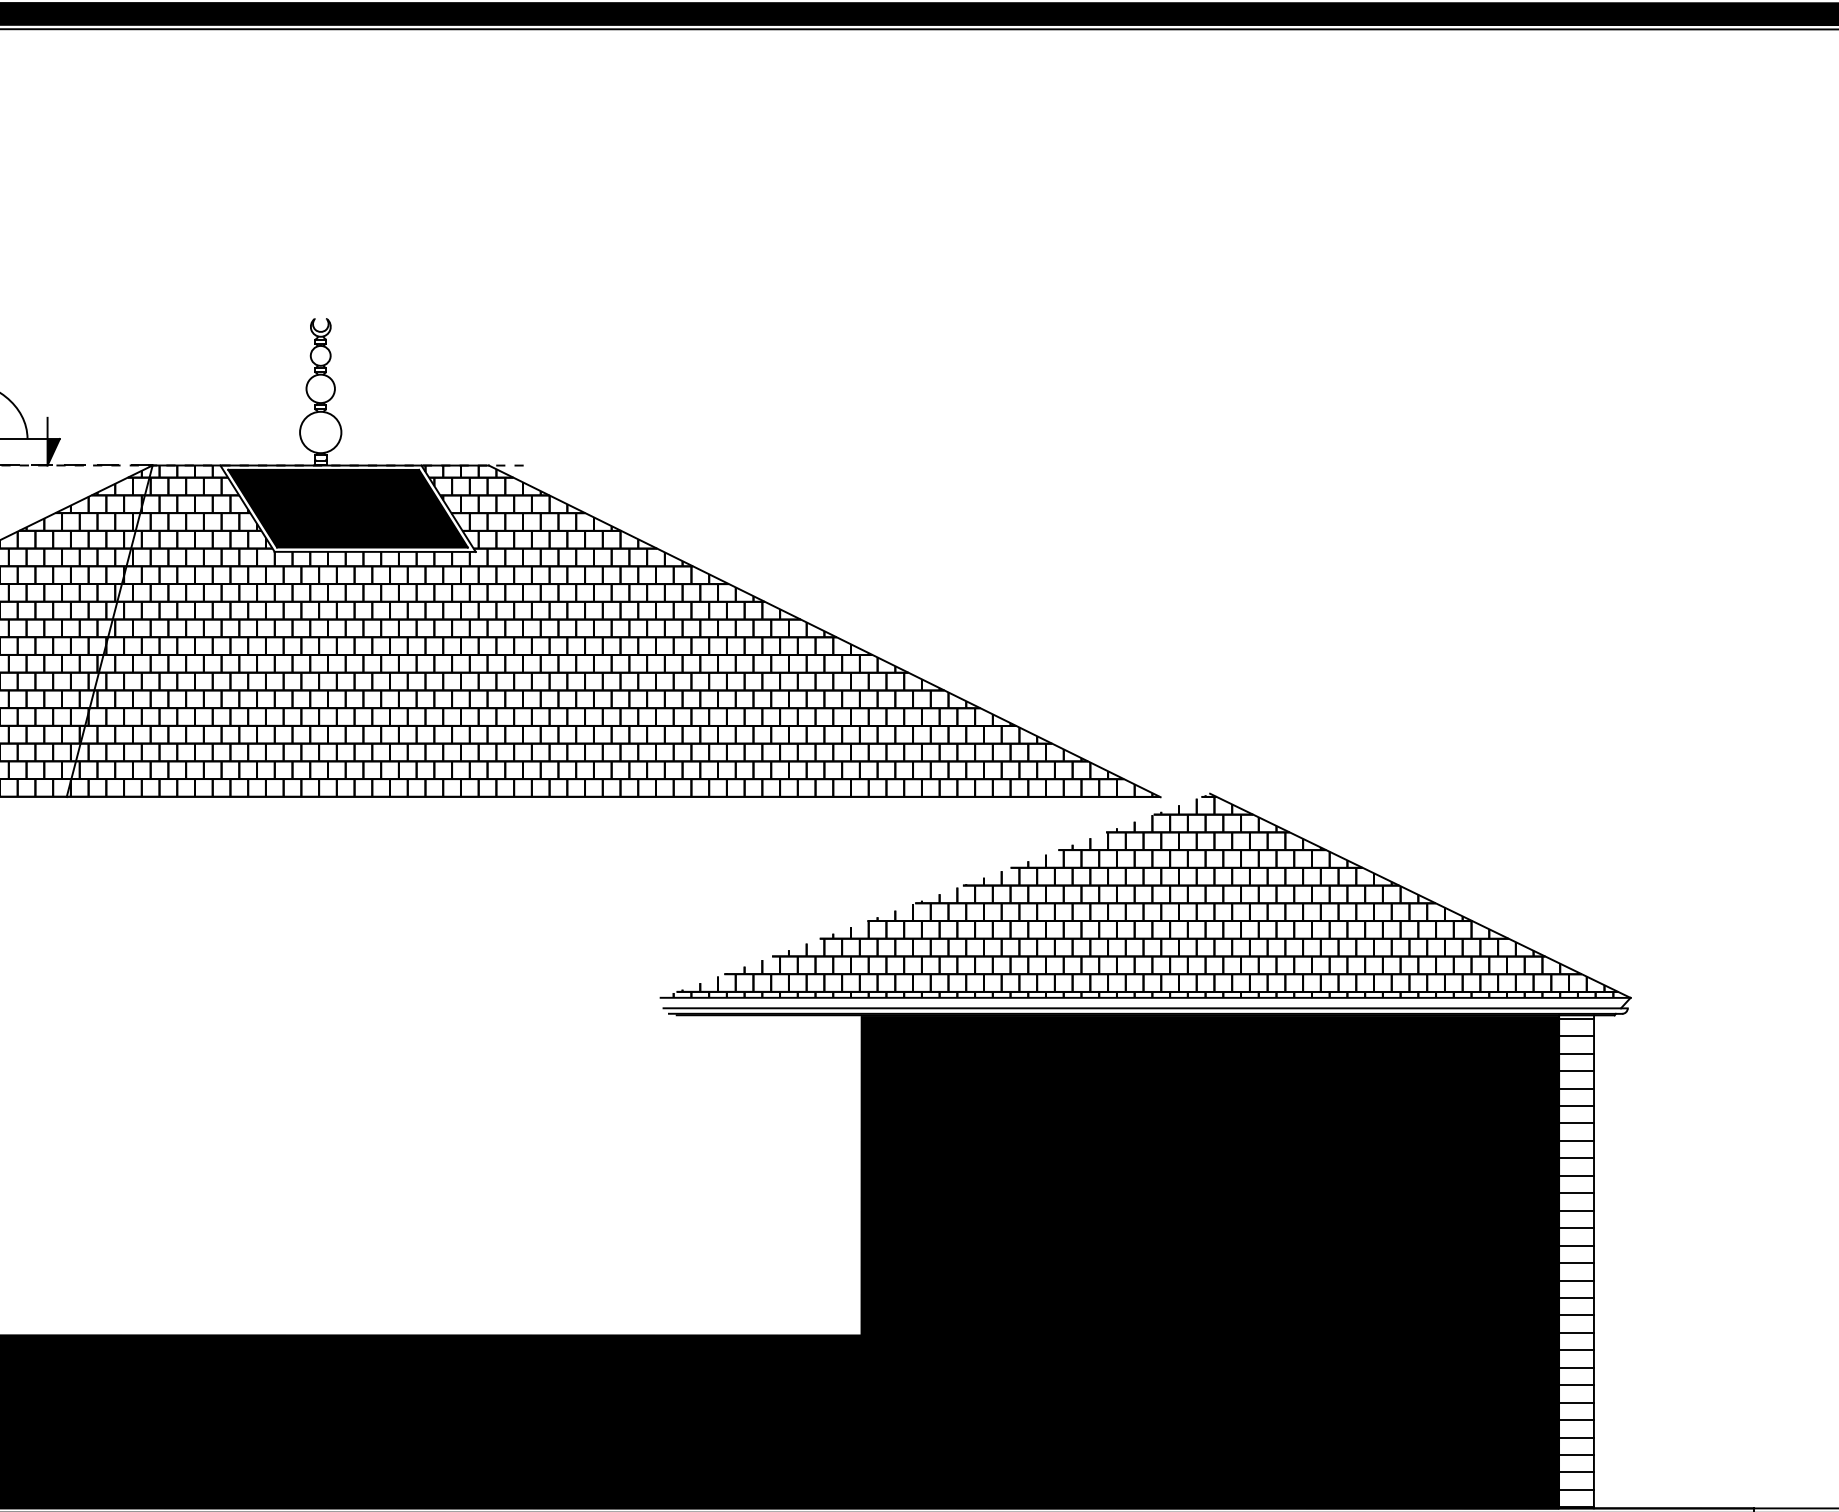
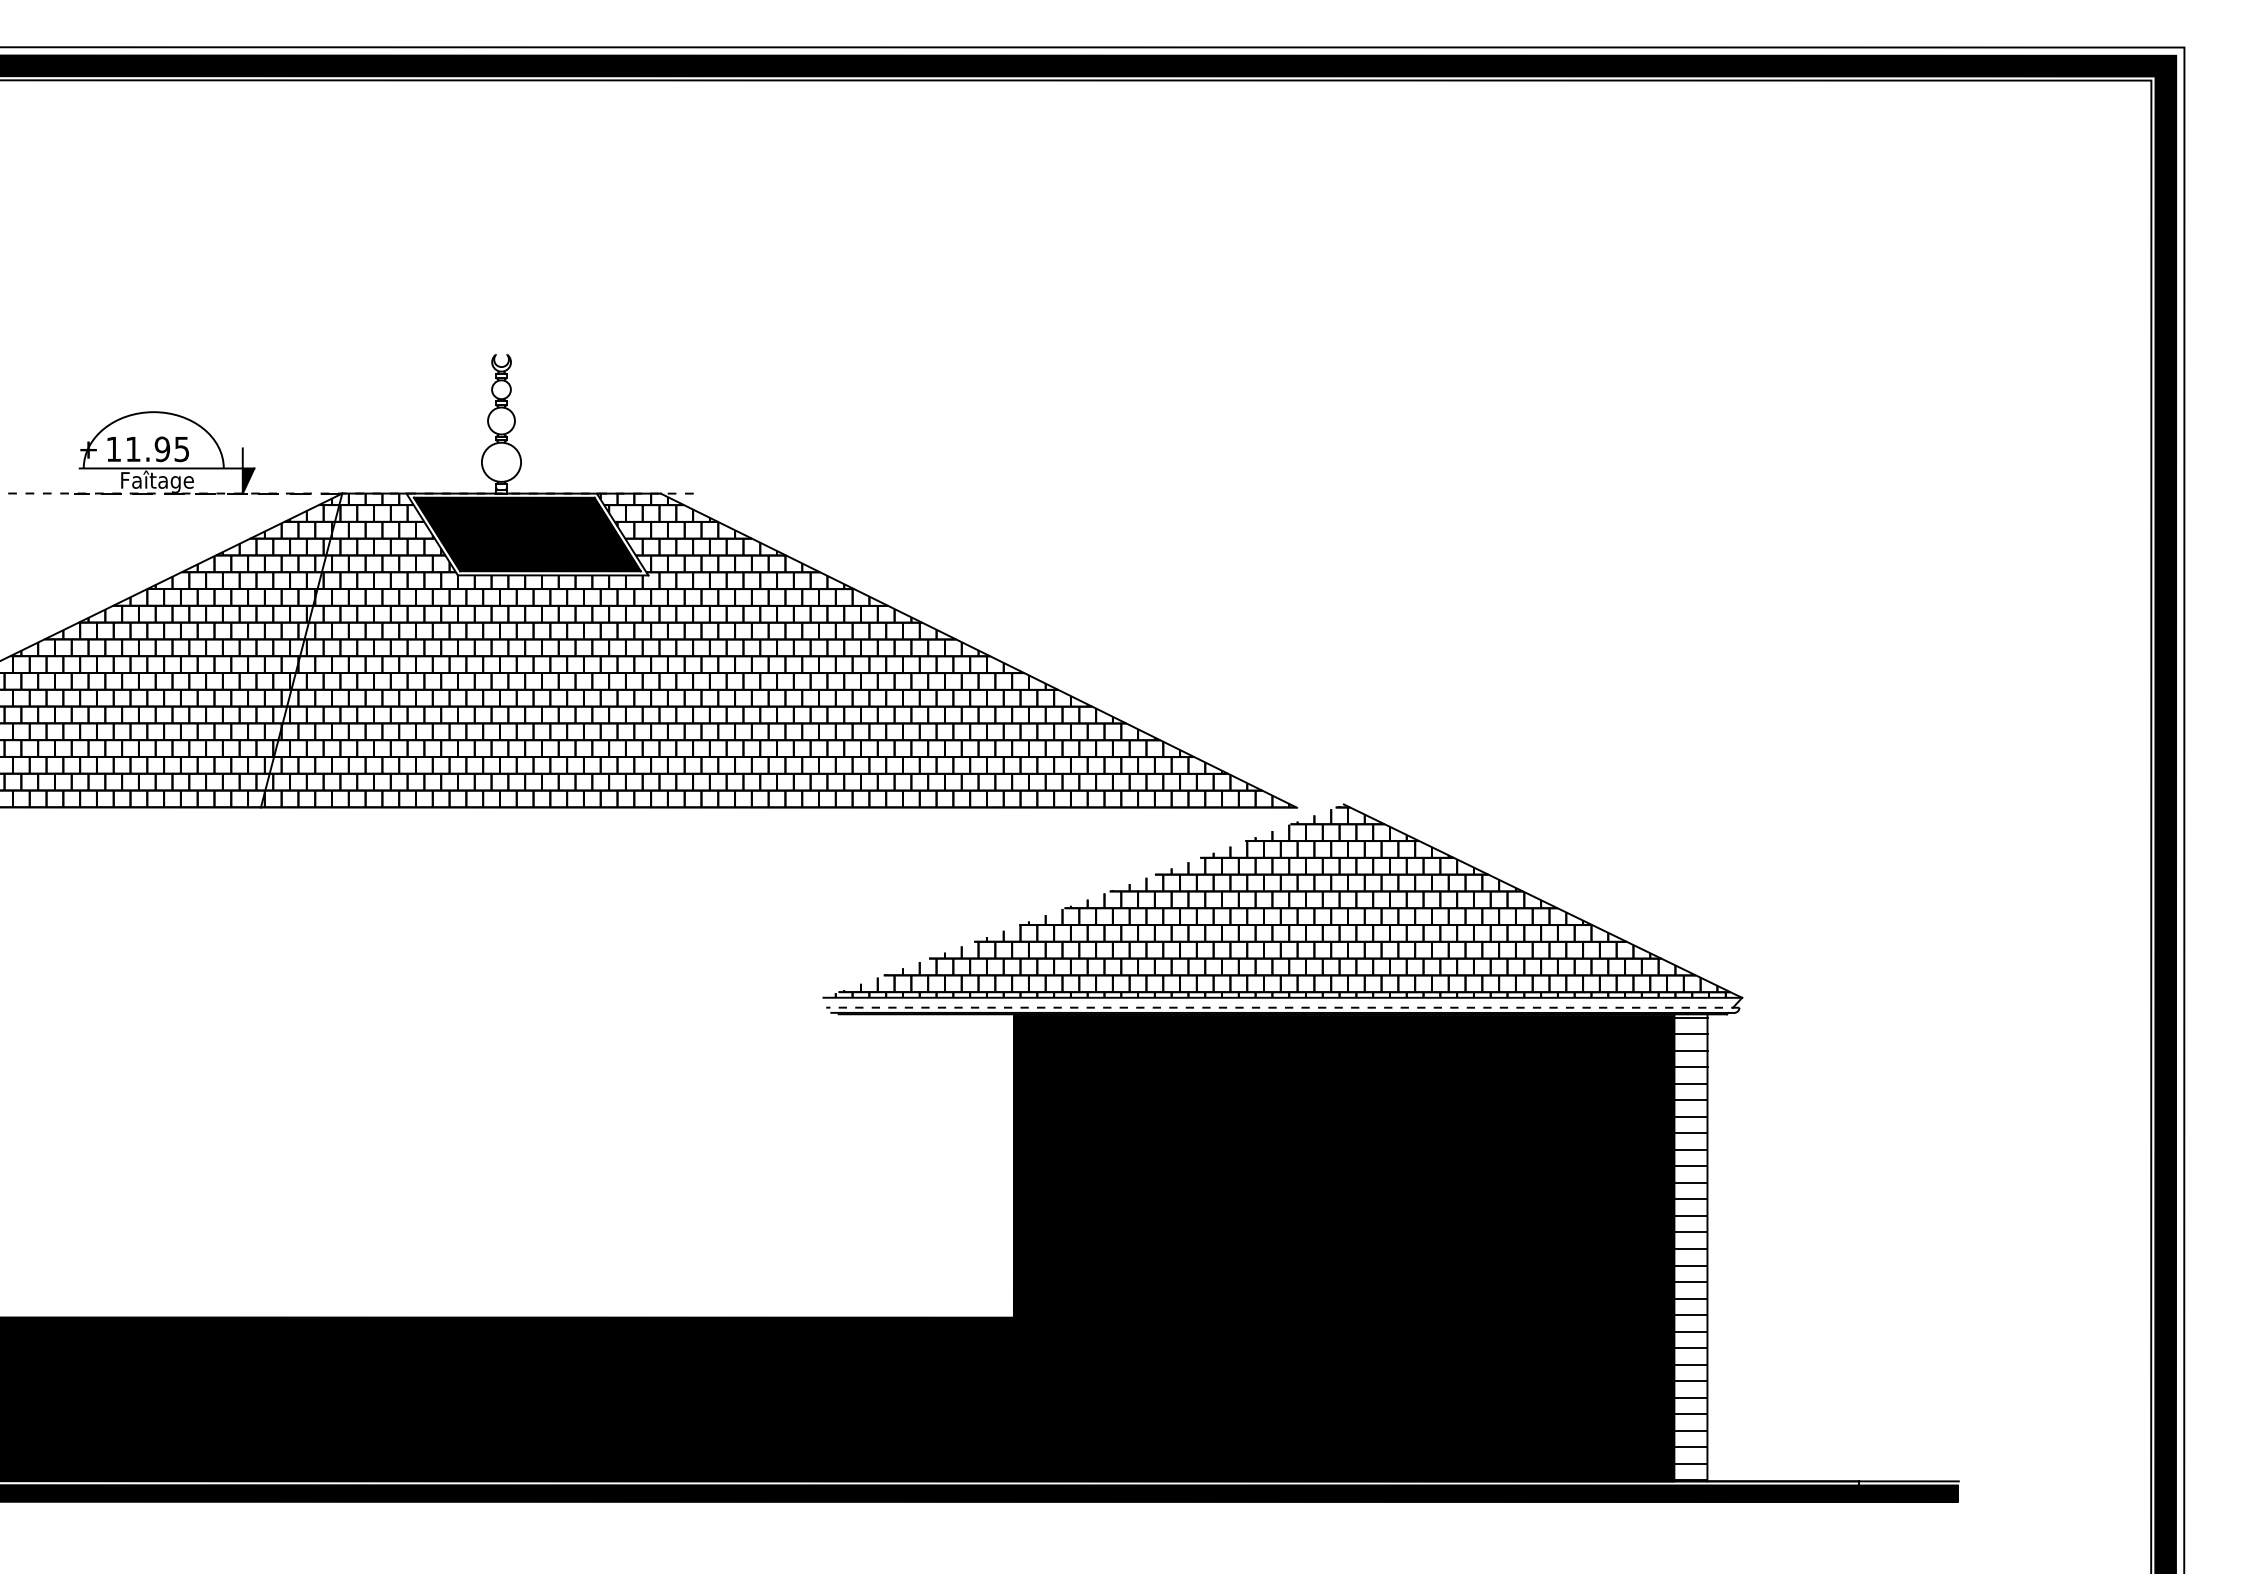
line: (1145, 1008) -> (1282, 1007), solid -> dashed

